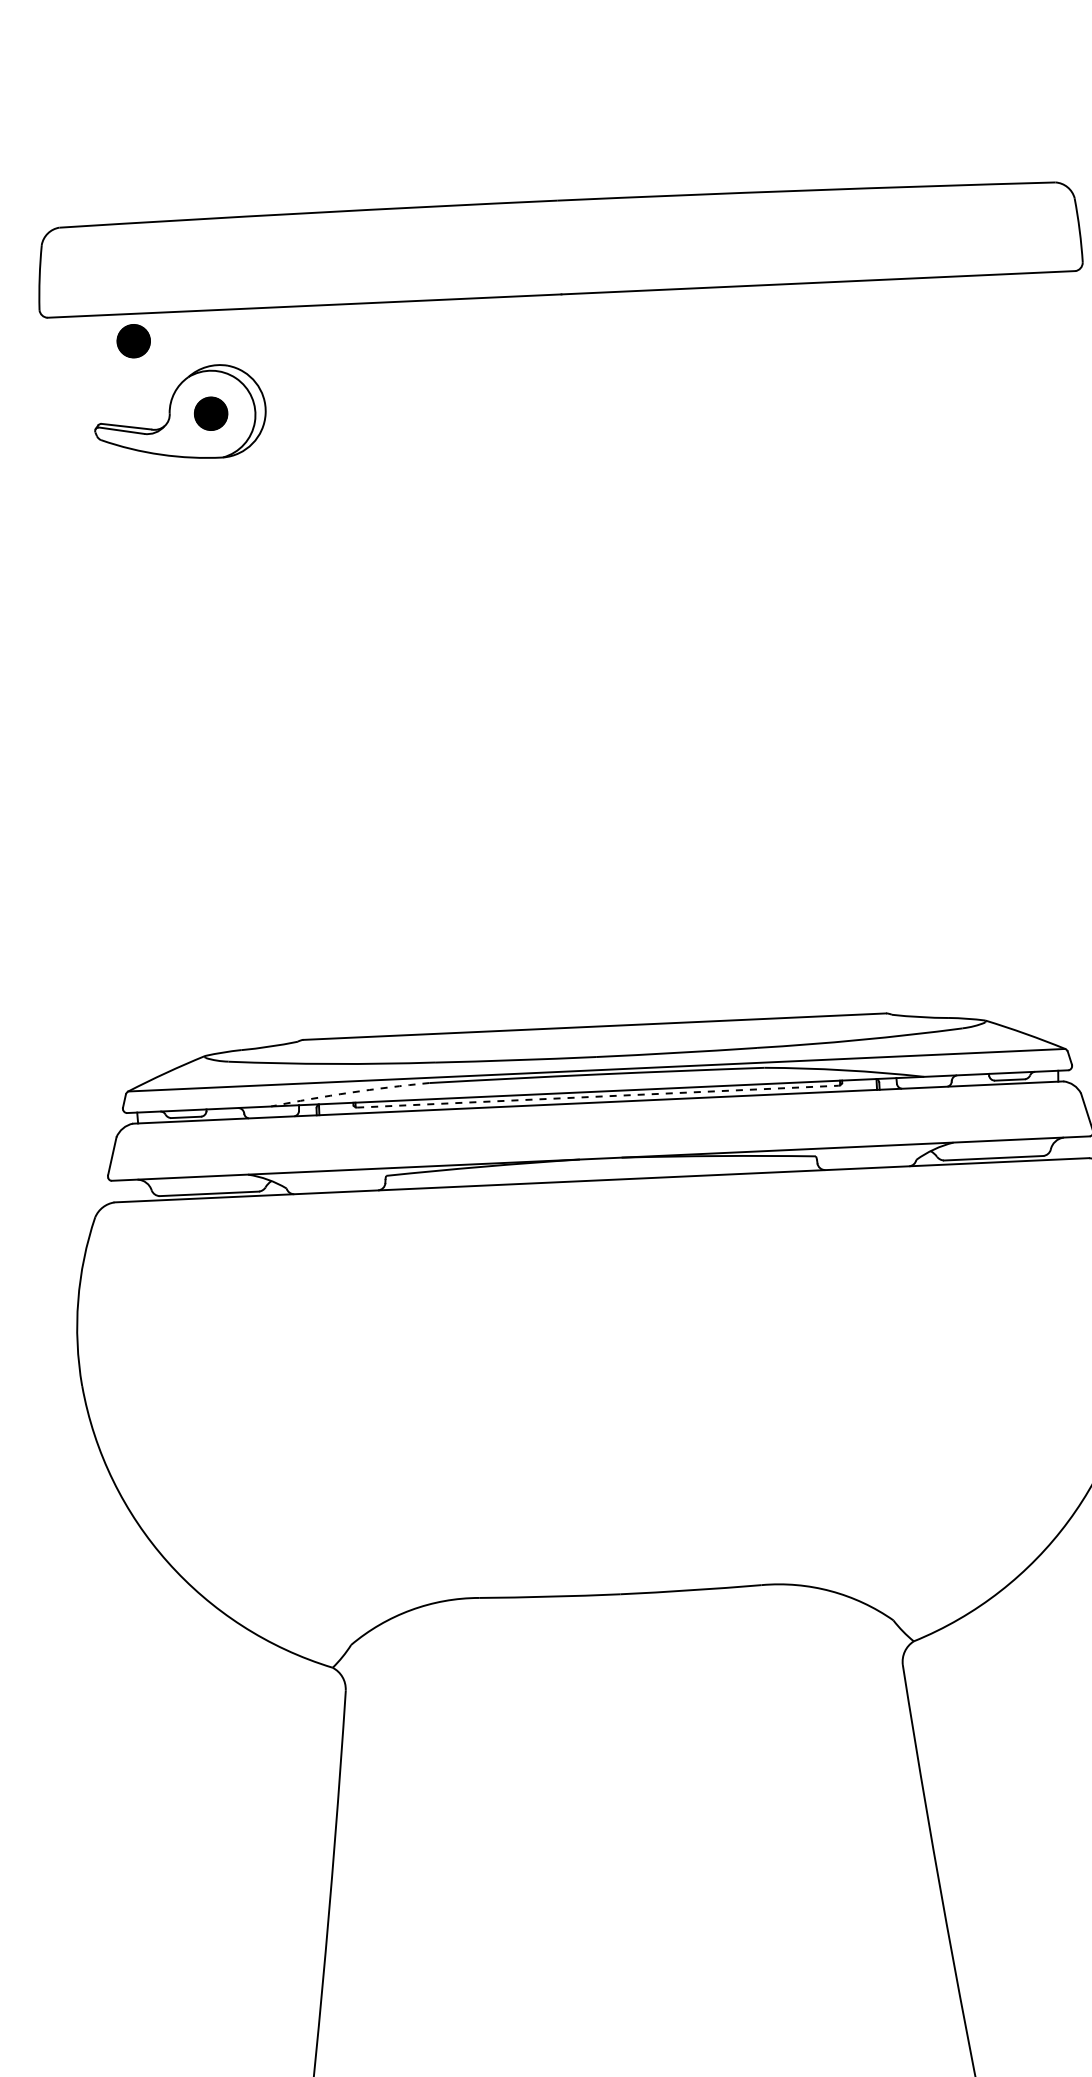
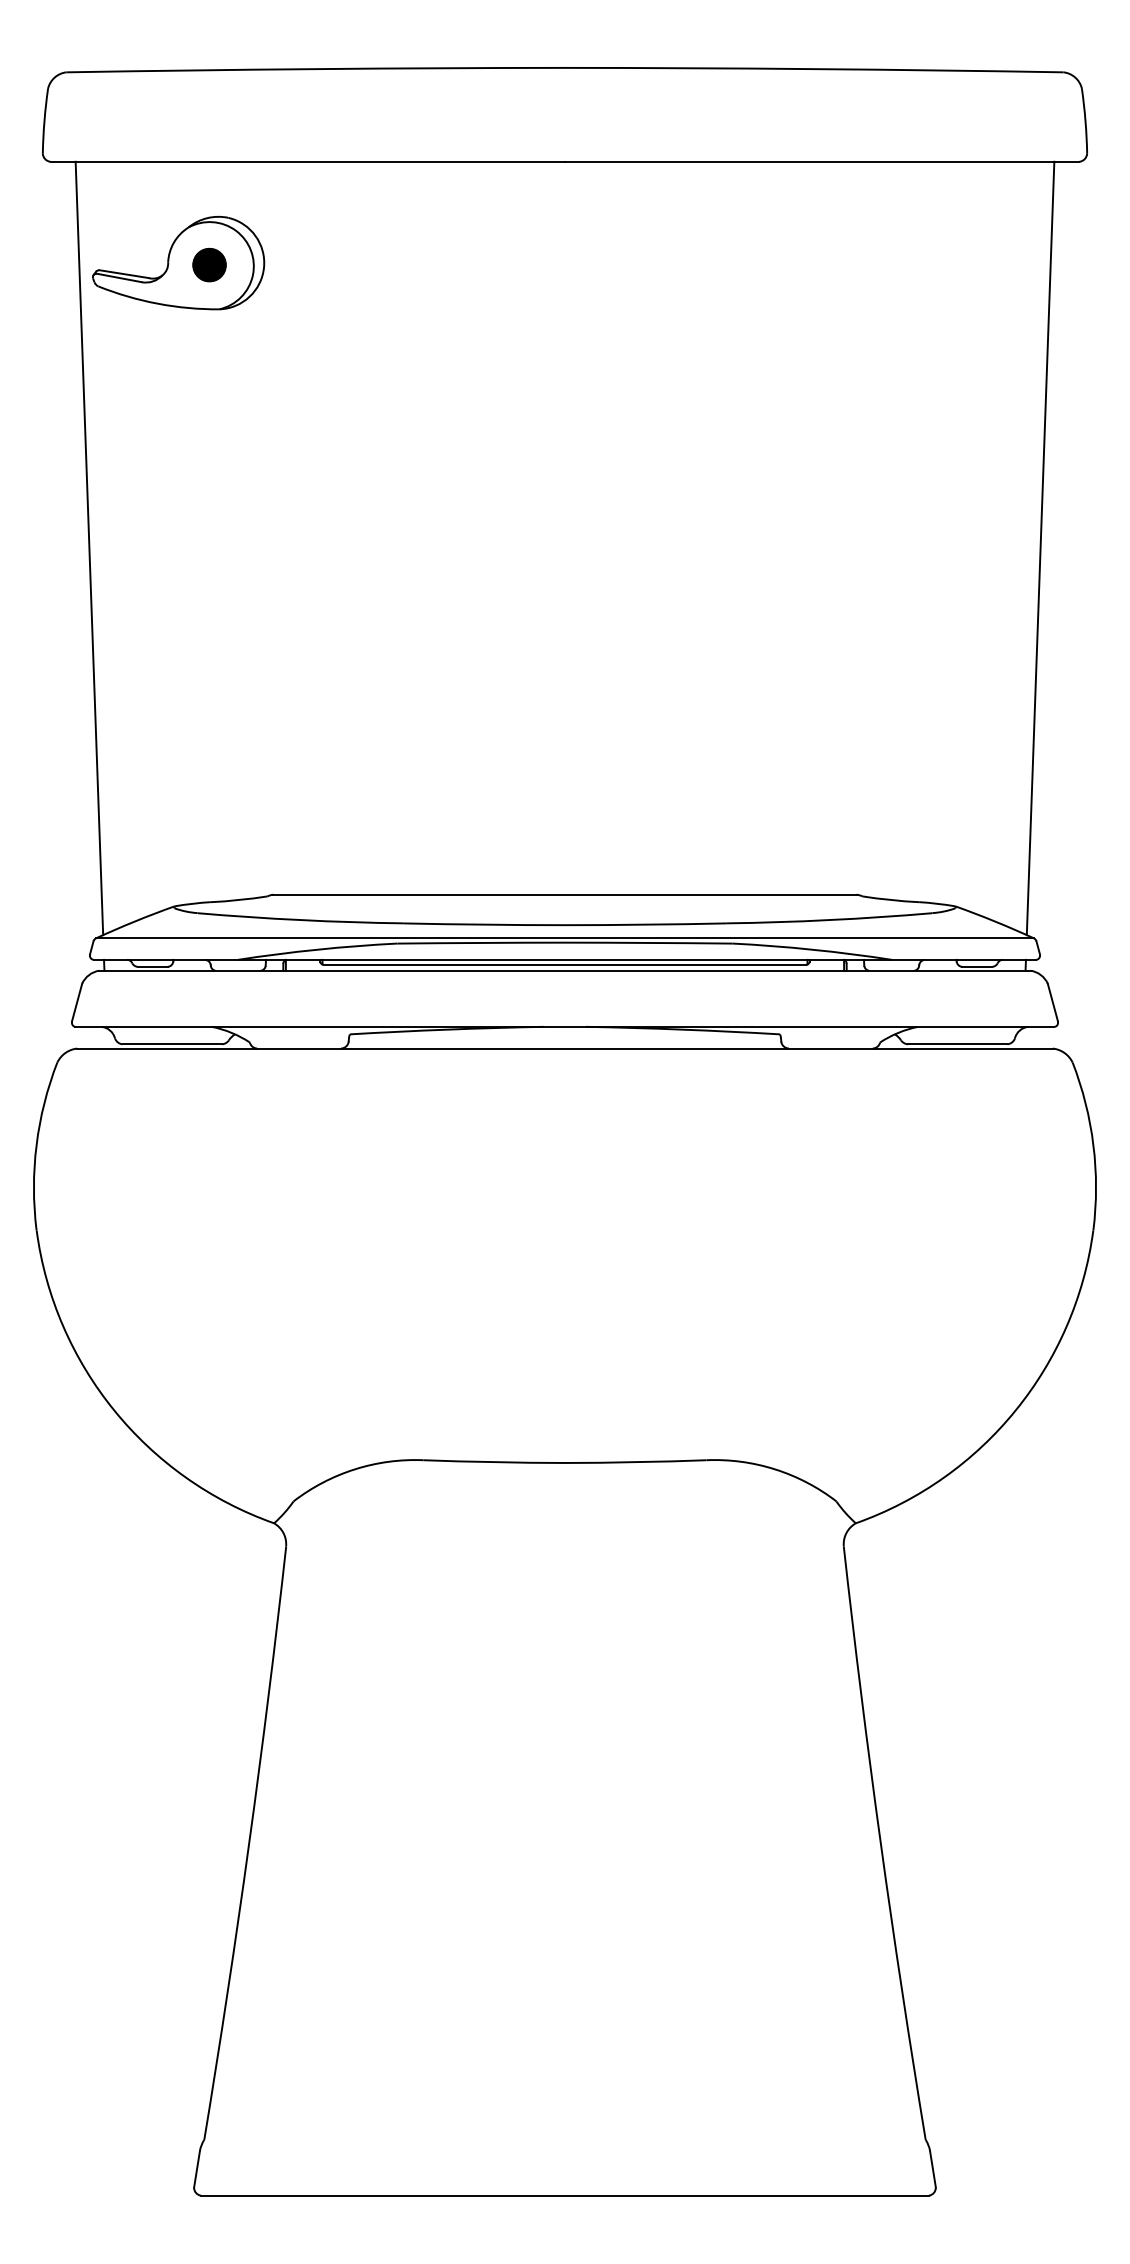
part: (133, 340) -> (135, 188), removed
line: (1054, 659) -> (1040, 548), added
line: (104, 702) -> (89, 548), added
arc: (350, 1092) -> (317, 949), dashed -> solid
line: (598, 1096) -> (565, 964), dashed -> solid

